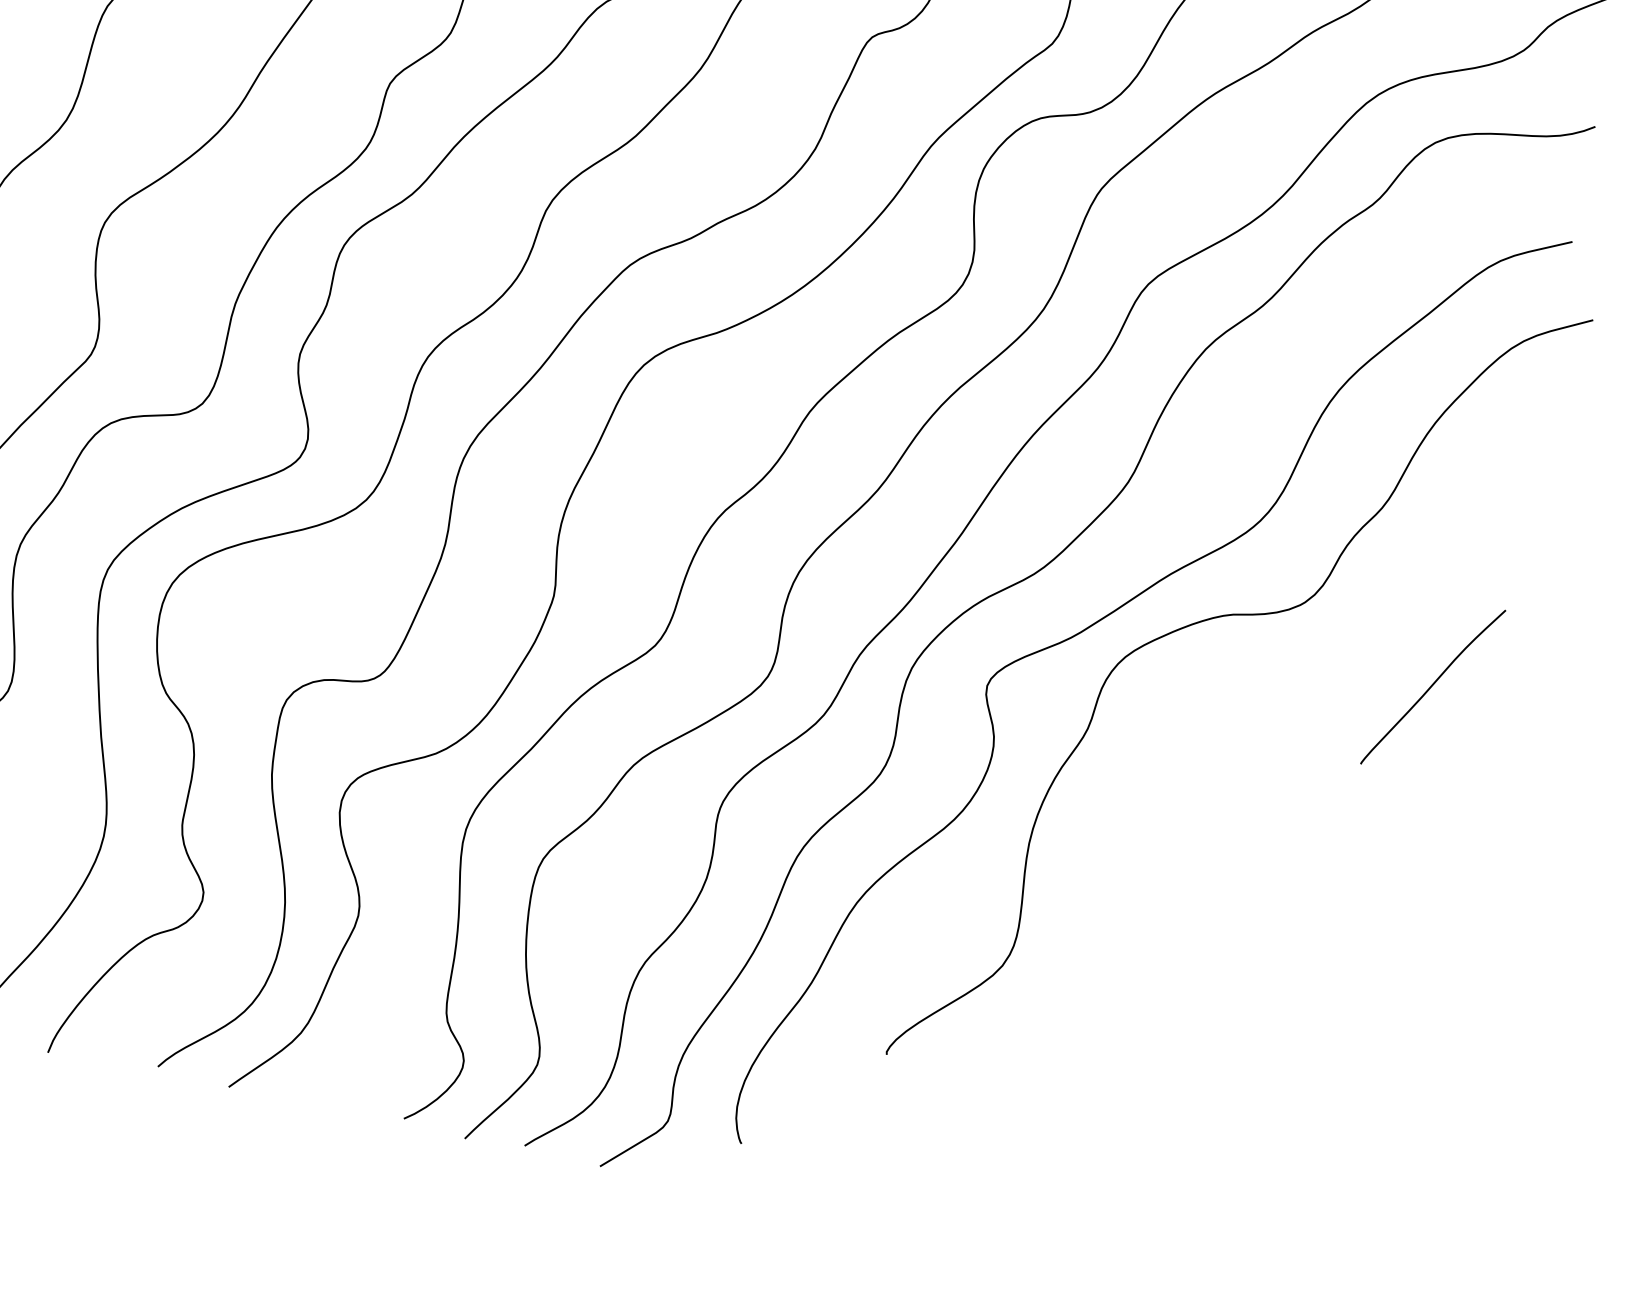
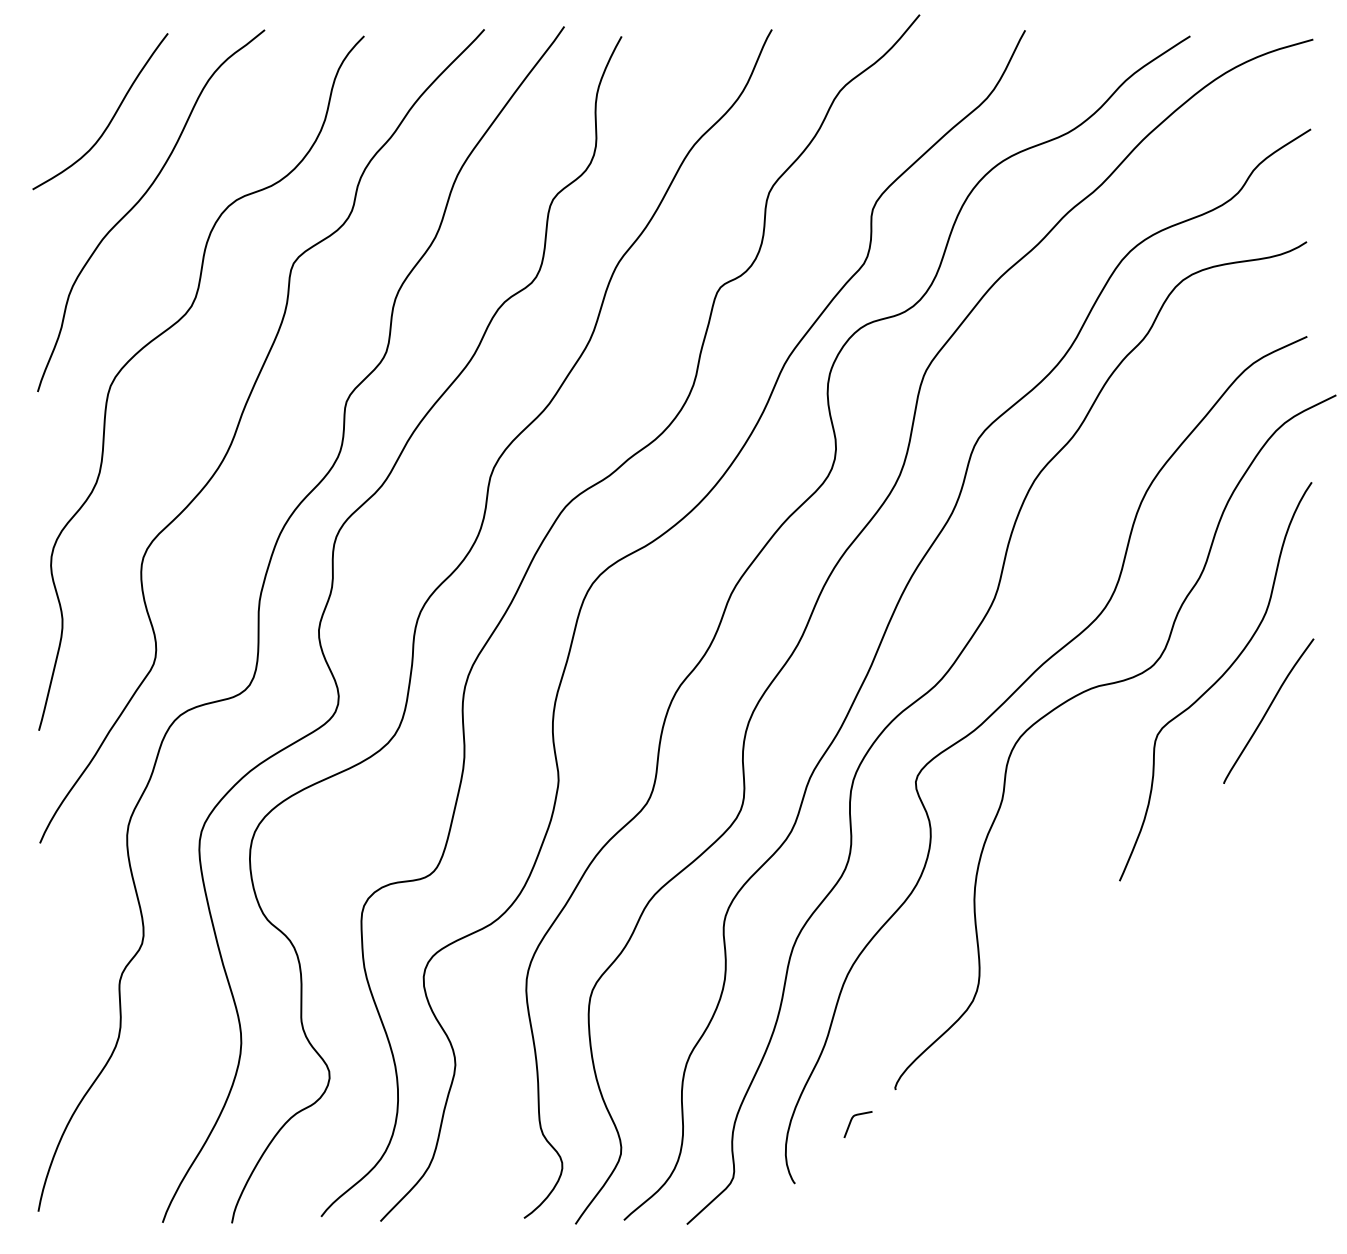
curve: (1375, 637) -> (1215, 681), added
curve: (825, 1083) -> (851, 1122), added

